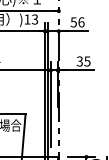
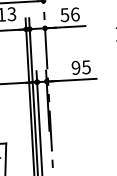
text: (79, 61) -> (75, 67), 35 -> 95

